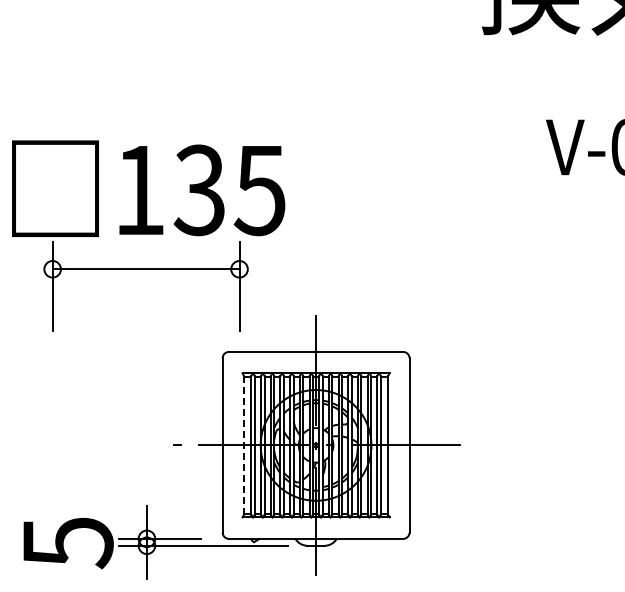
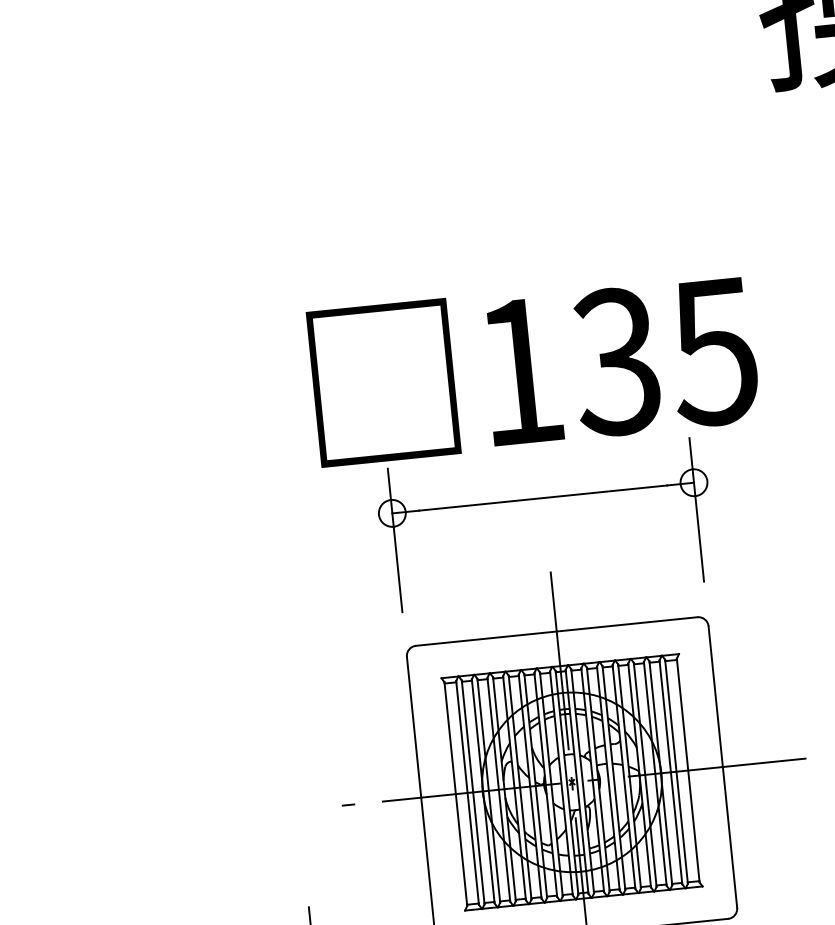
part: (148, 235) -> (541, 443), moved
line: (244, 445) -> (456, 794), dashed -> solid

